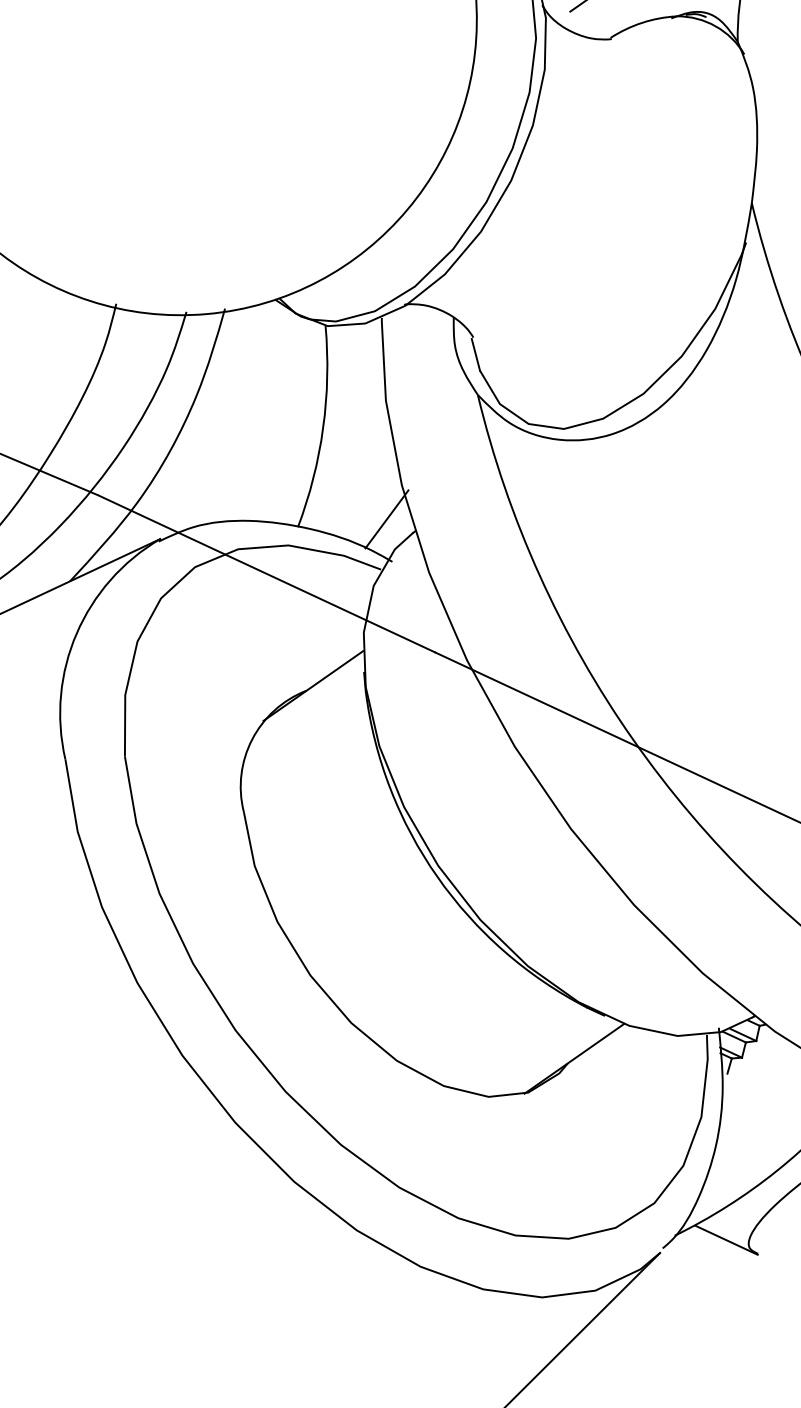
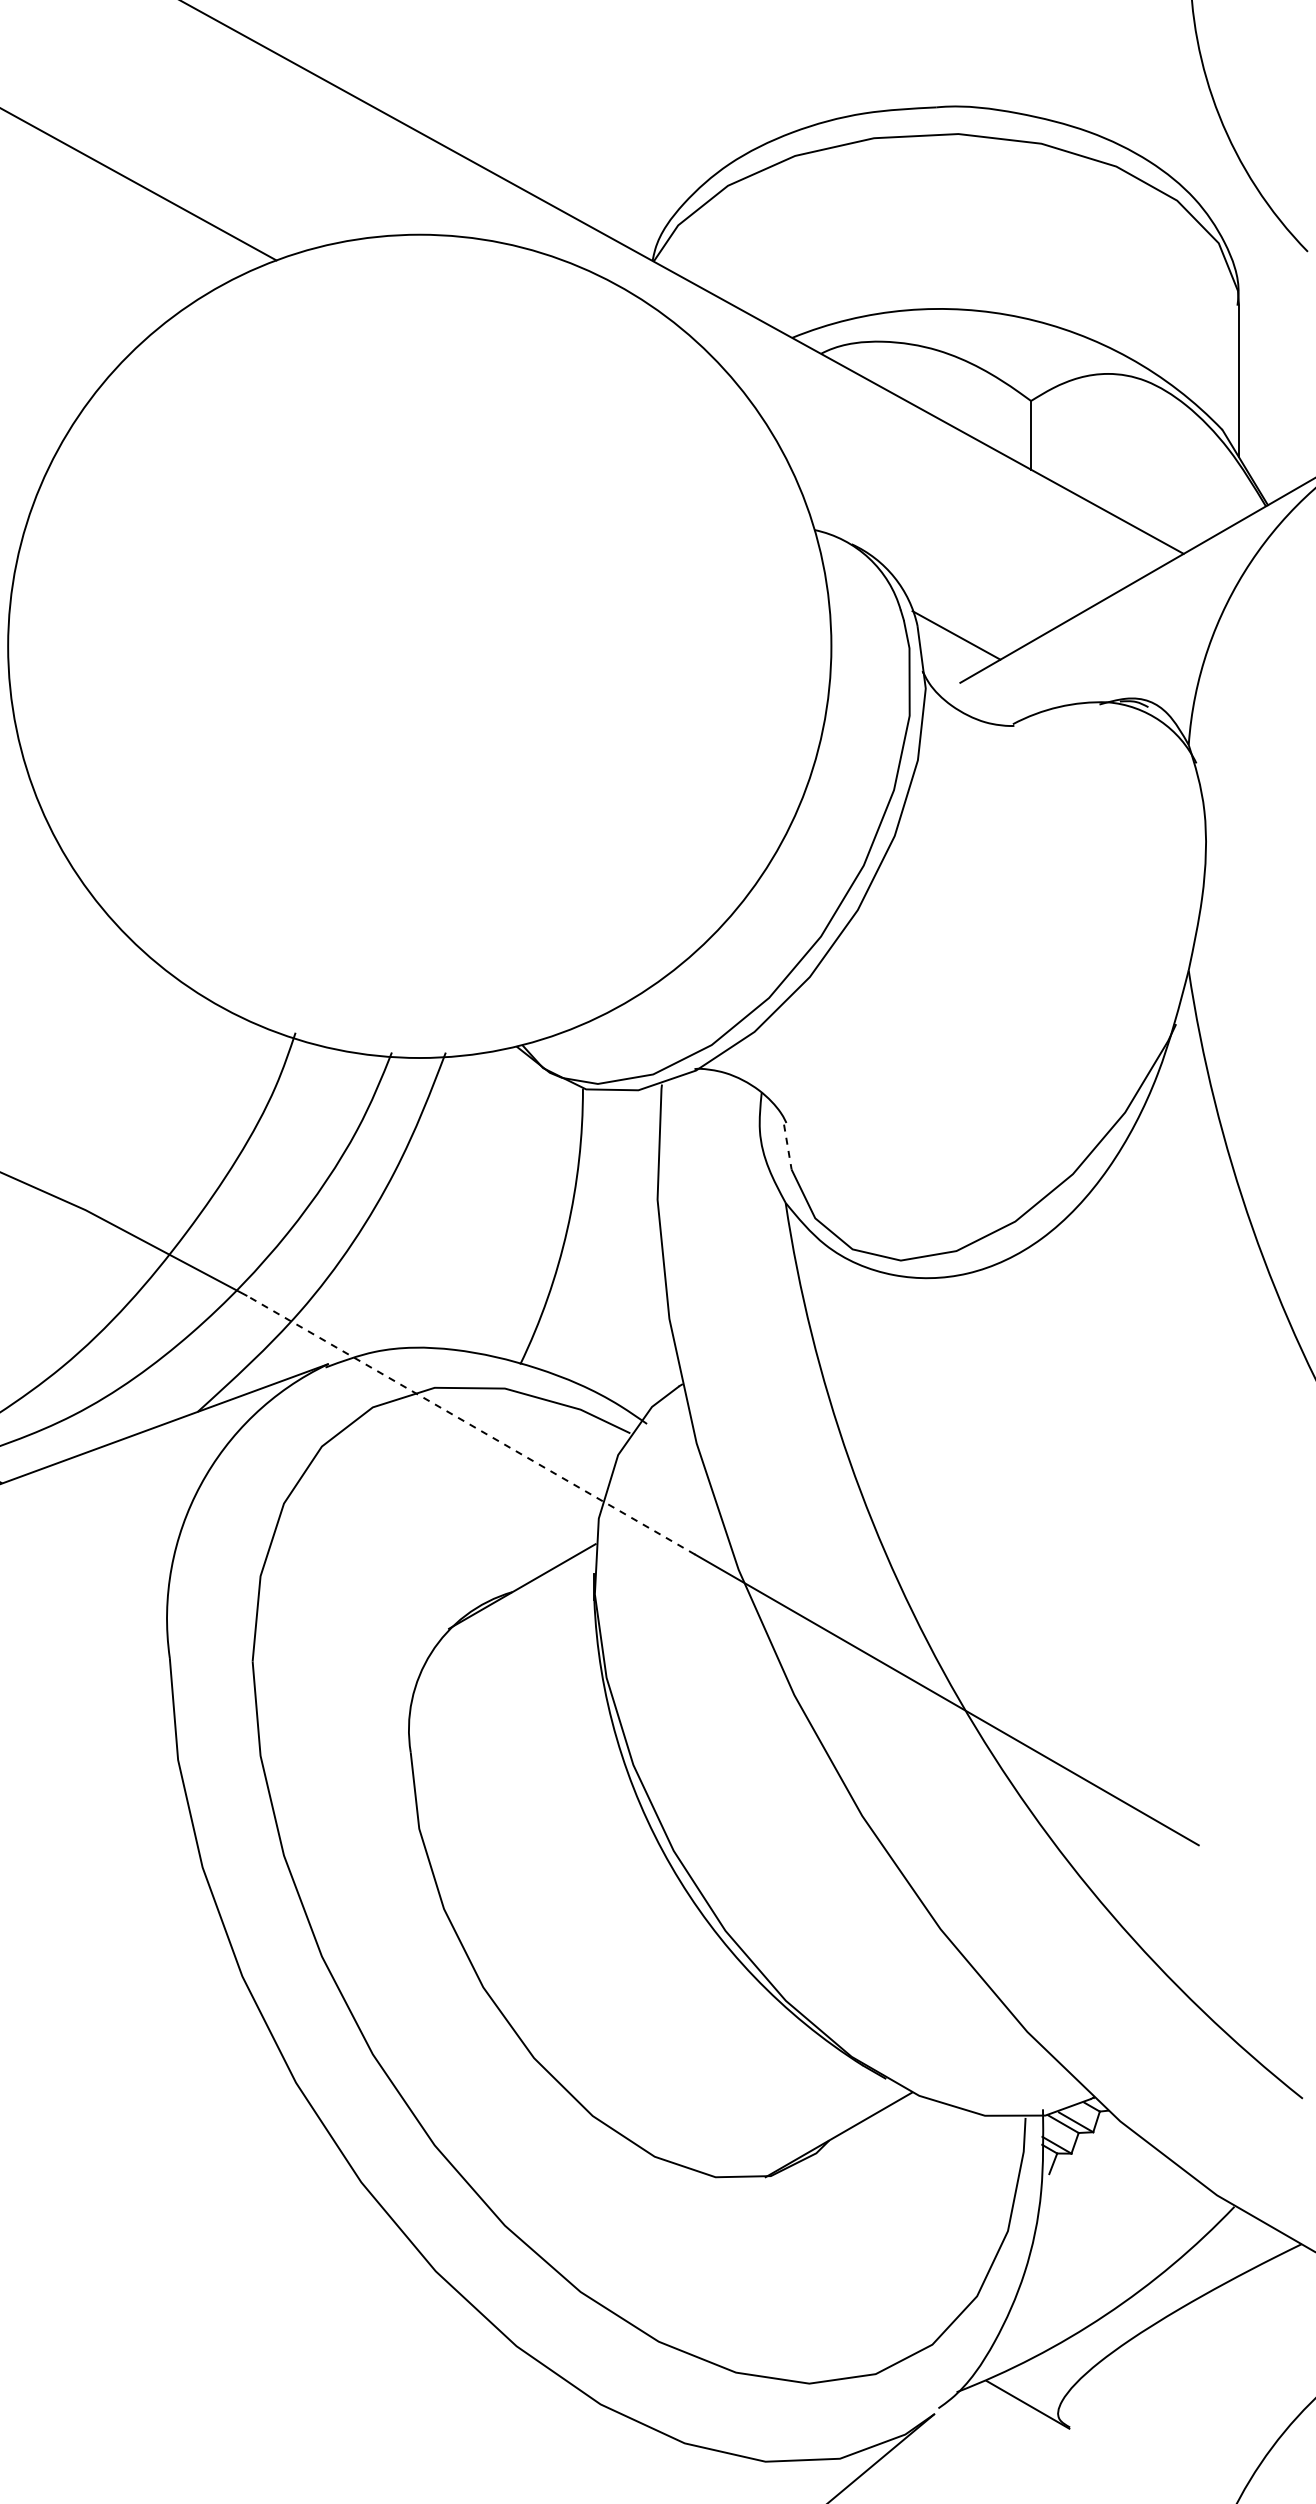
line: (475, 355) -> (787, 1147), solid -> dashed
line: (386, 519) -> (644, 1364), removed
line: (266, 573) -> (471, 1425), solid -> dashed

